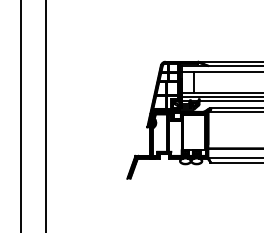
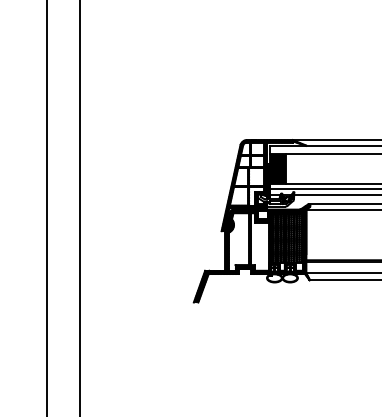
fill: (187, 82) -> (277, 168), added
hatch: (194, 132) -> (286, 238), added

